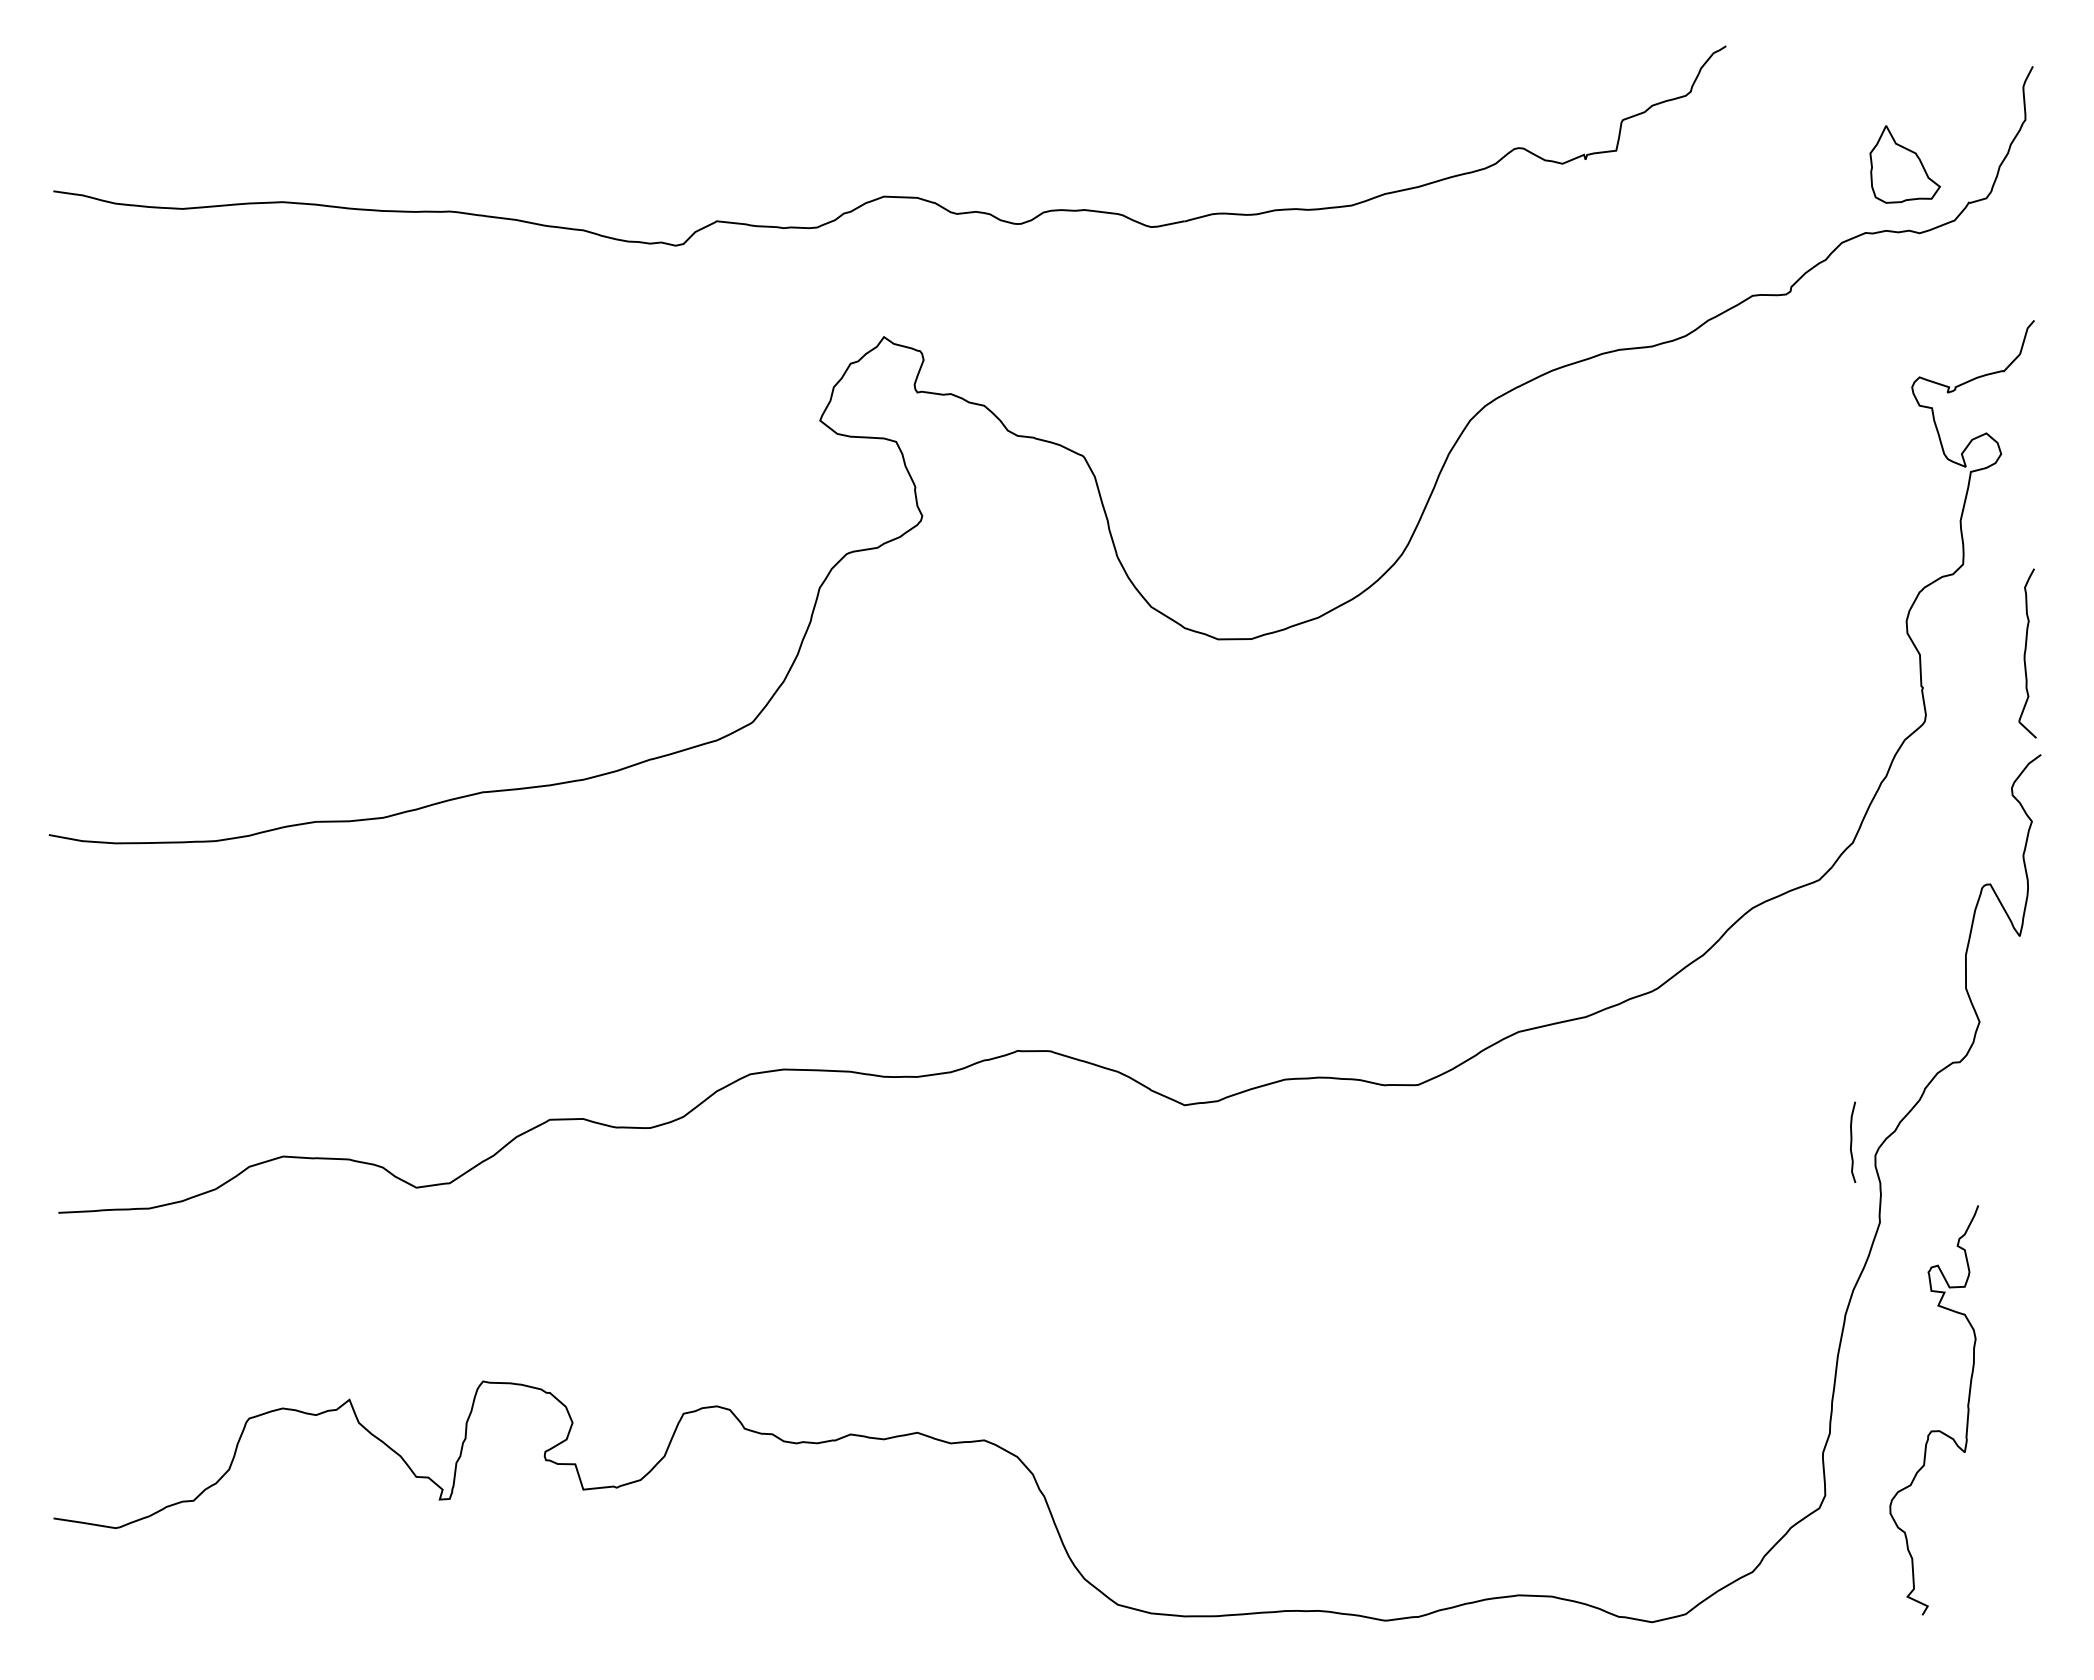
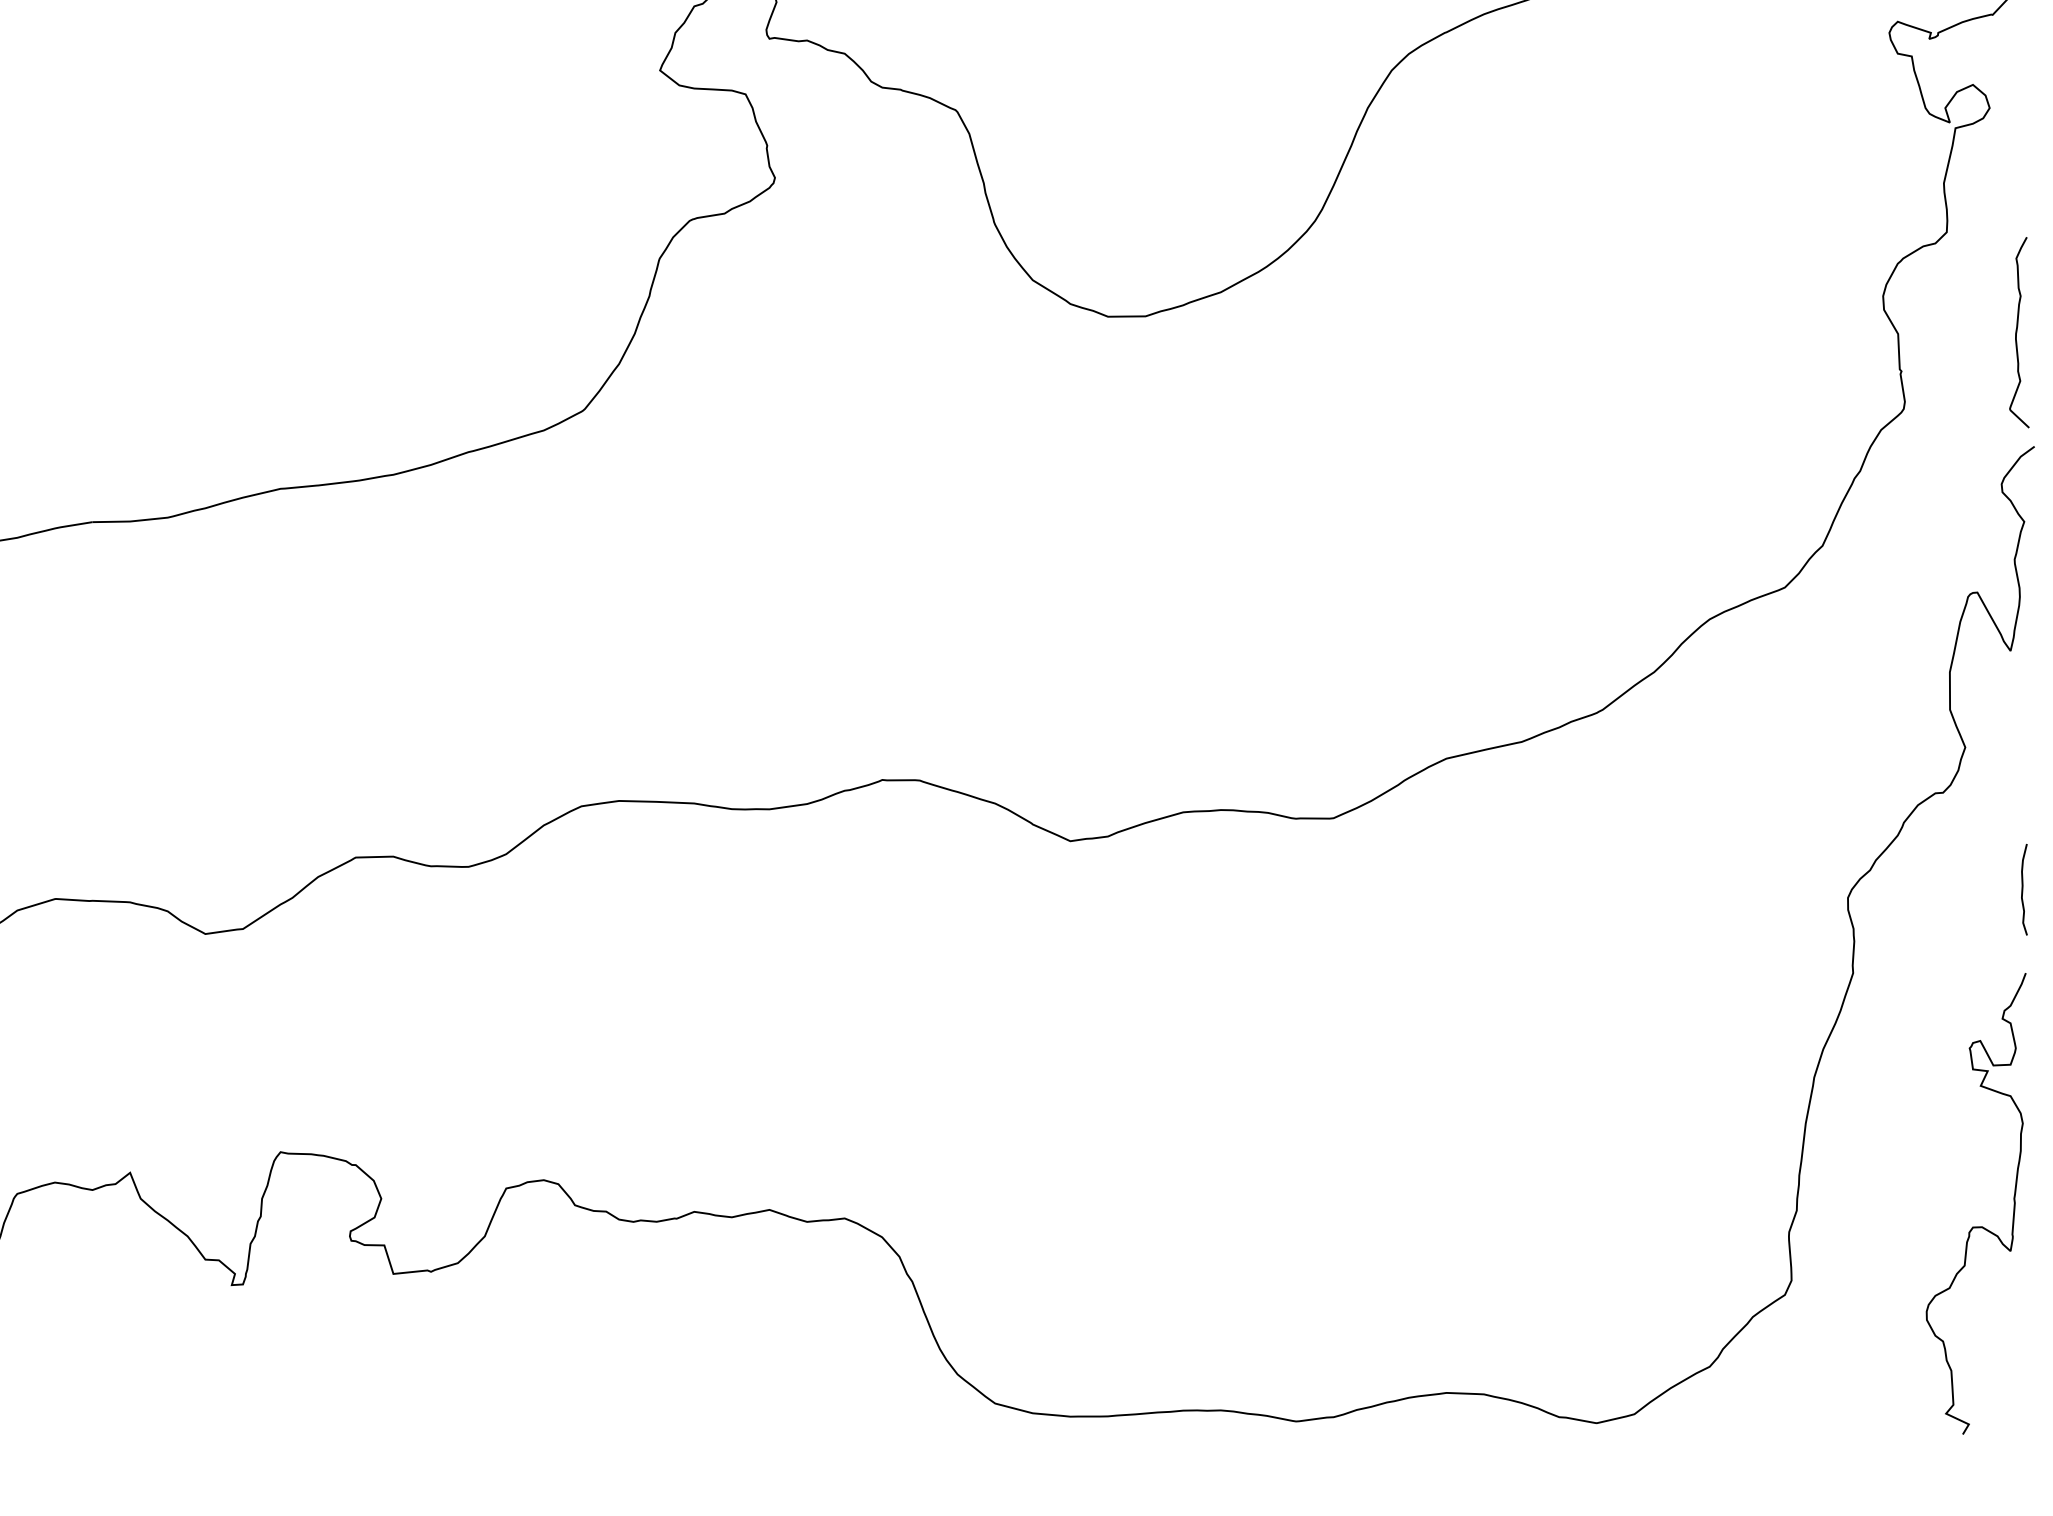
curve: (1852, 1141) -> (2023, 888), moved
curve: (1933, 1430) -> (1975, 1226), moved

